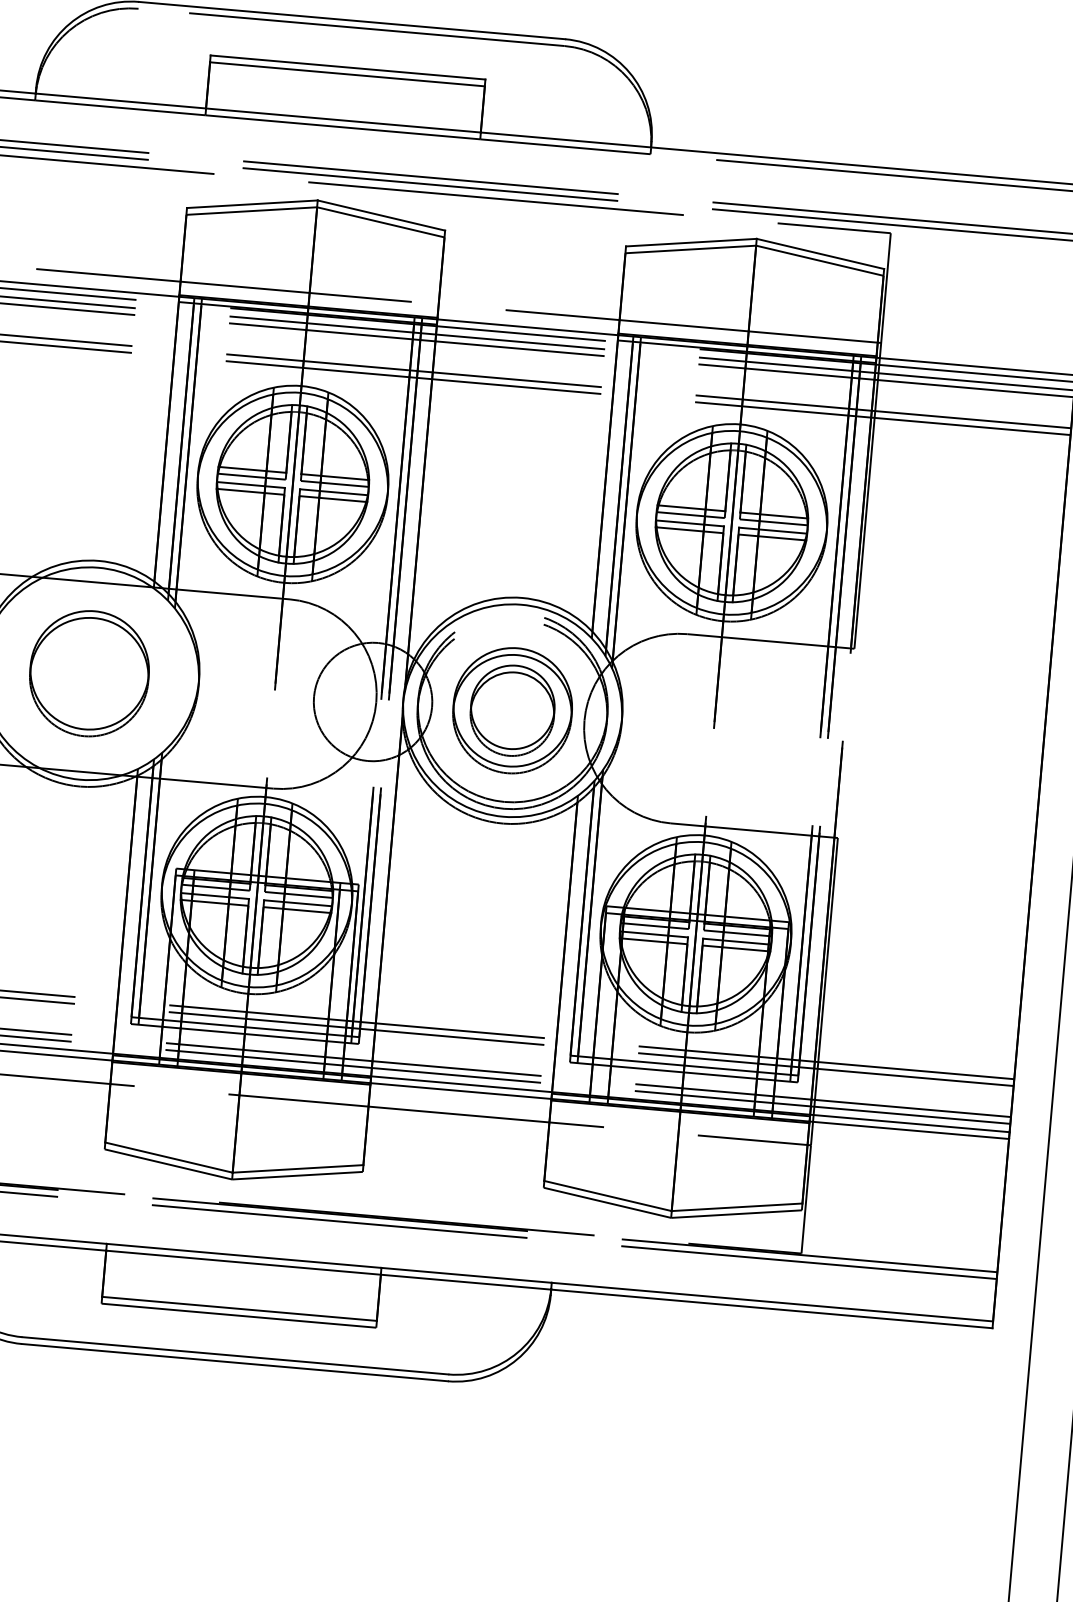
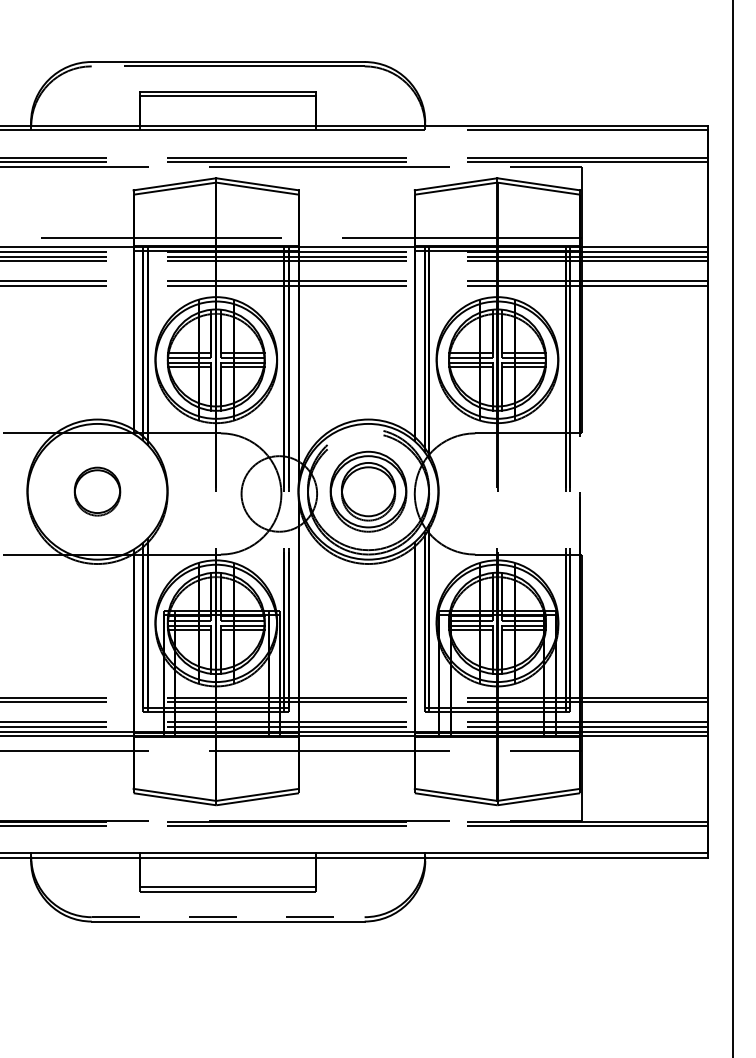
part: (89, 673) -> (97, 491), size x0.6
line: (235, 1356) -> (228, 917), solid -> dashed

